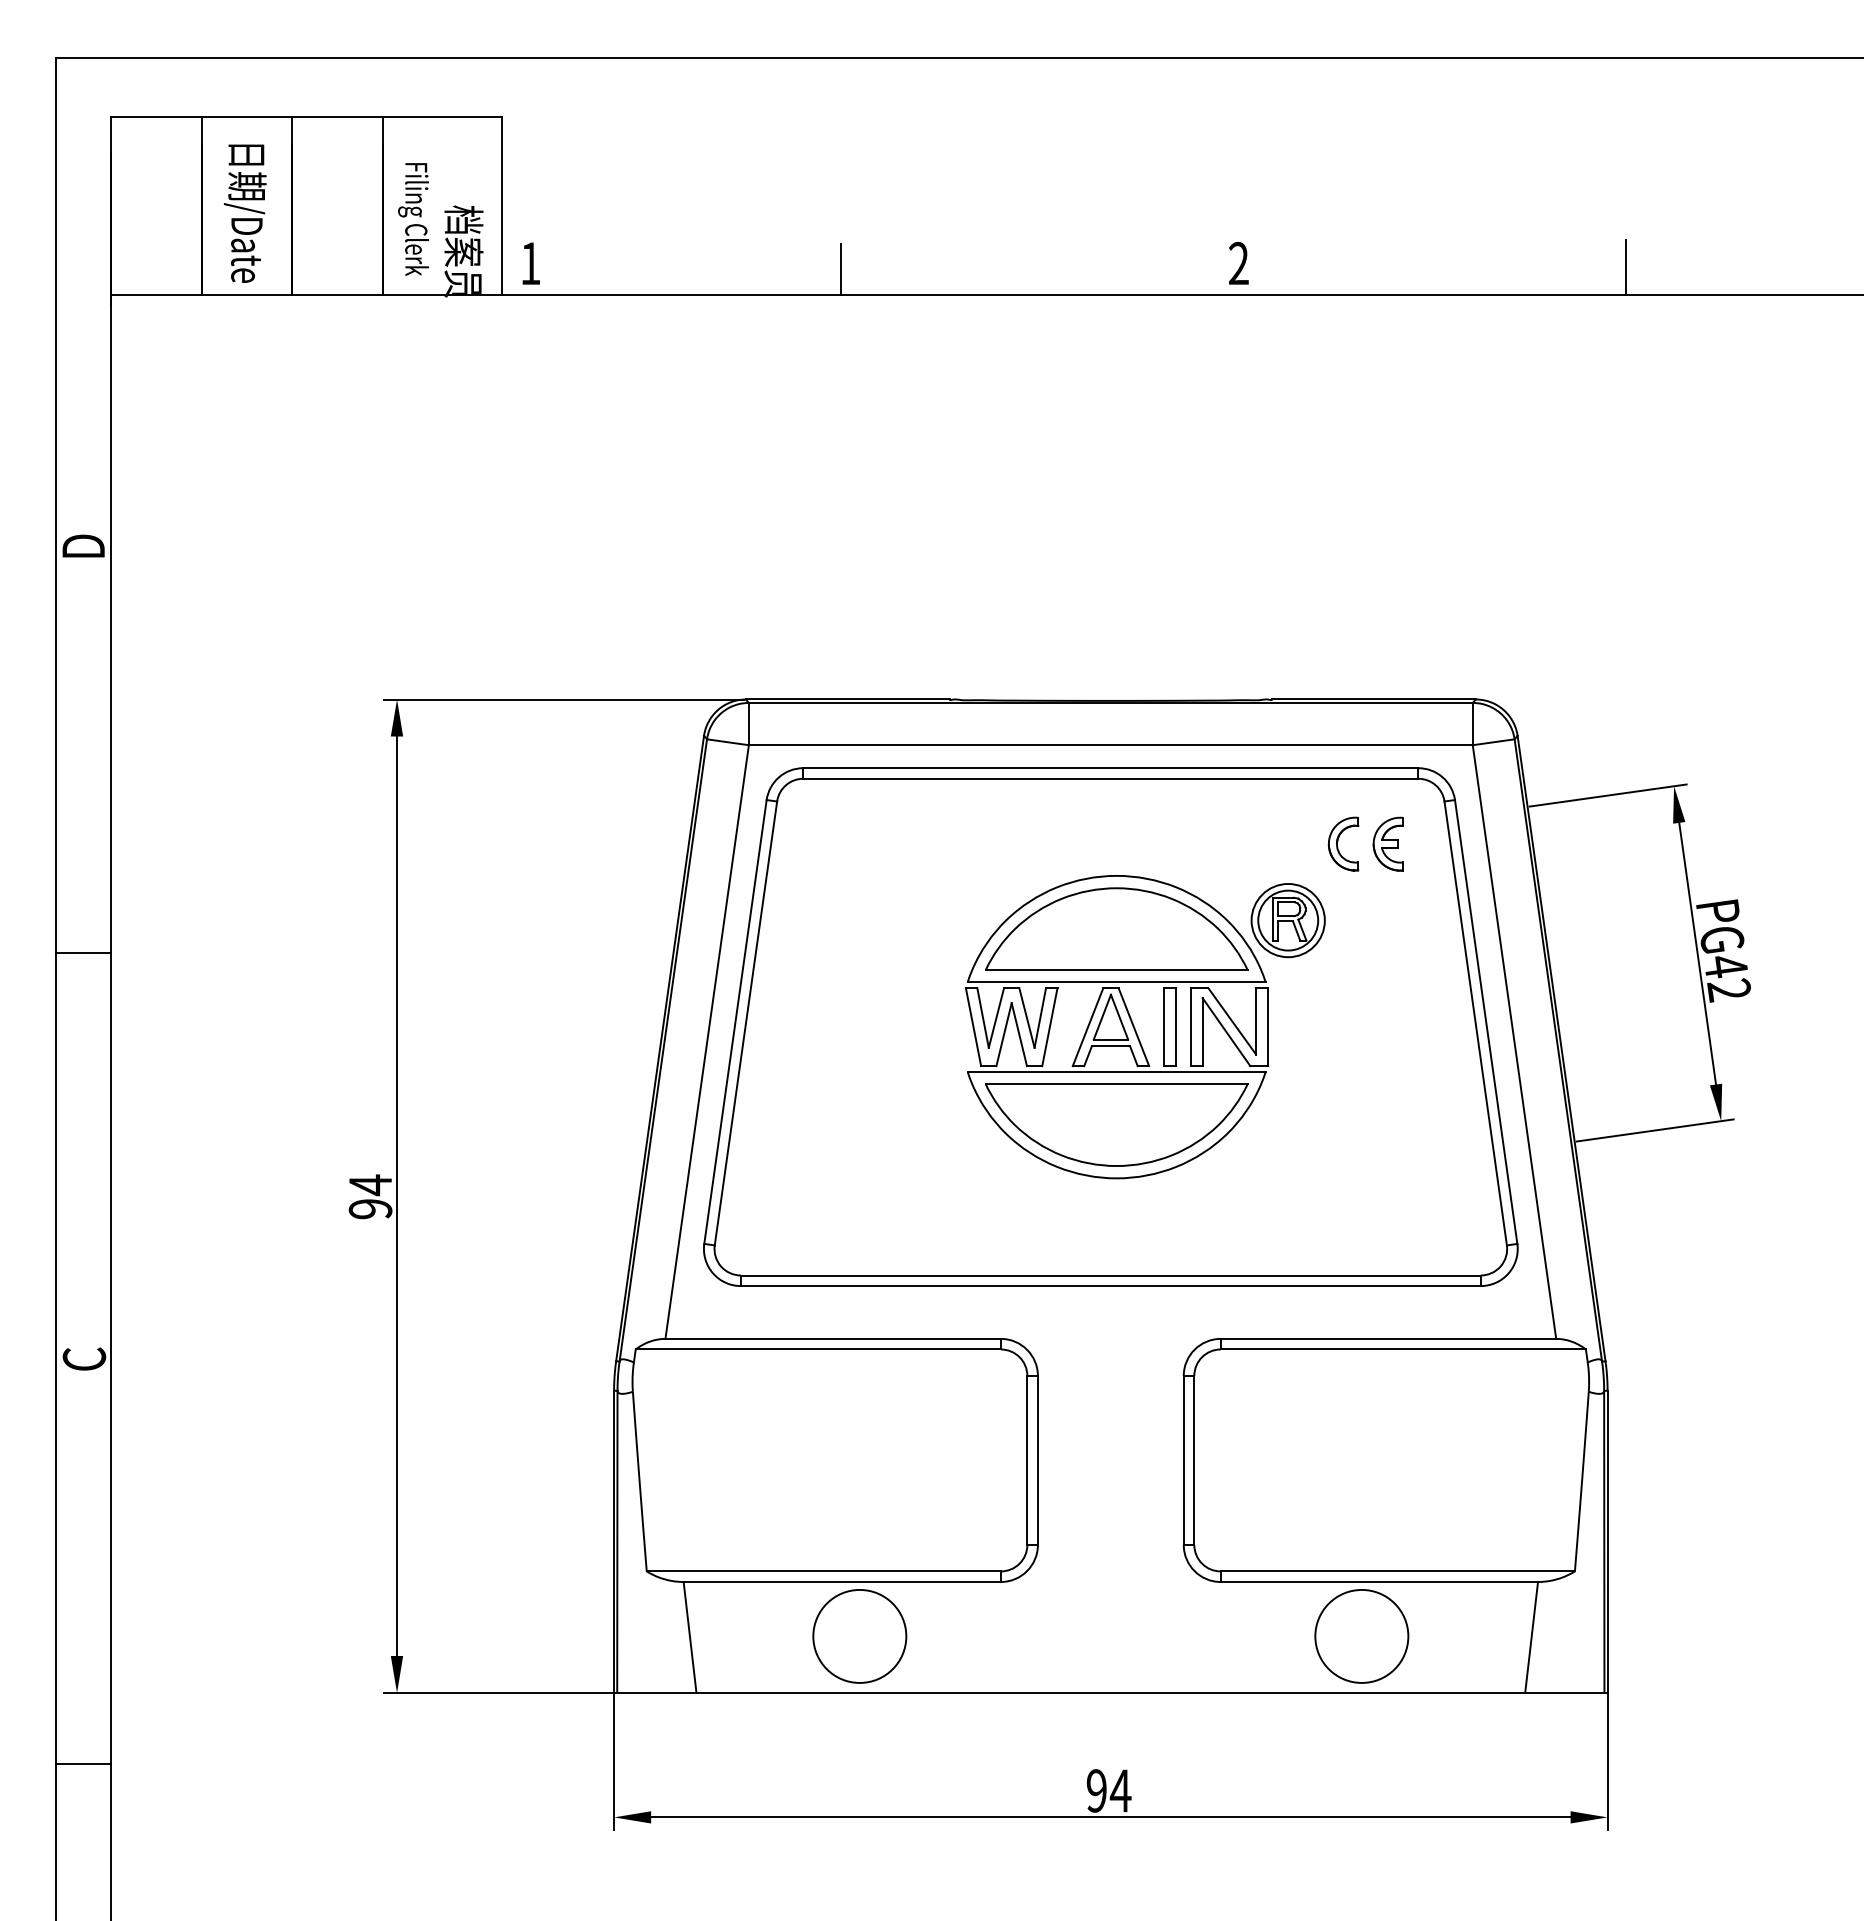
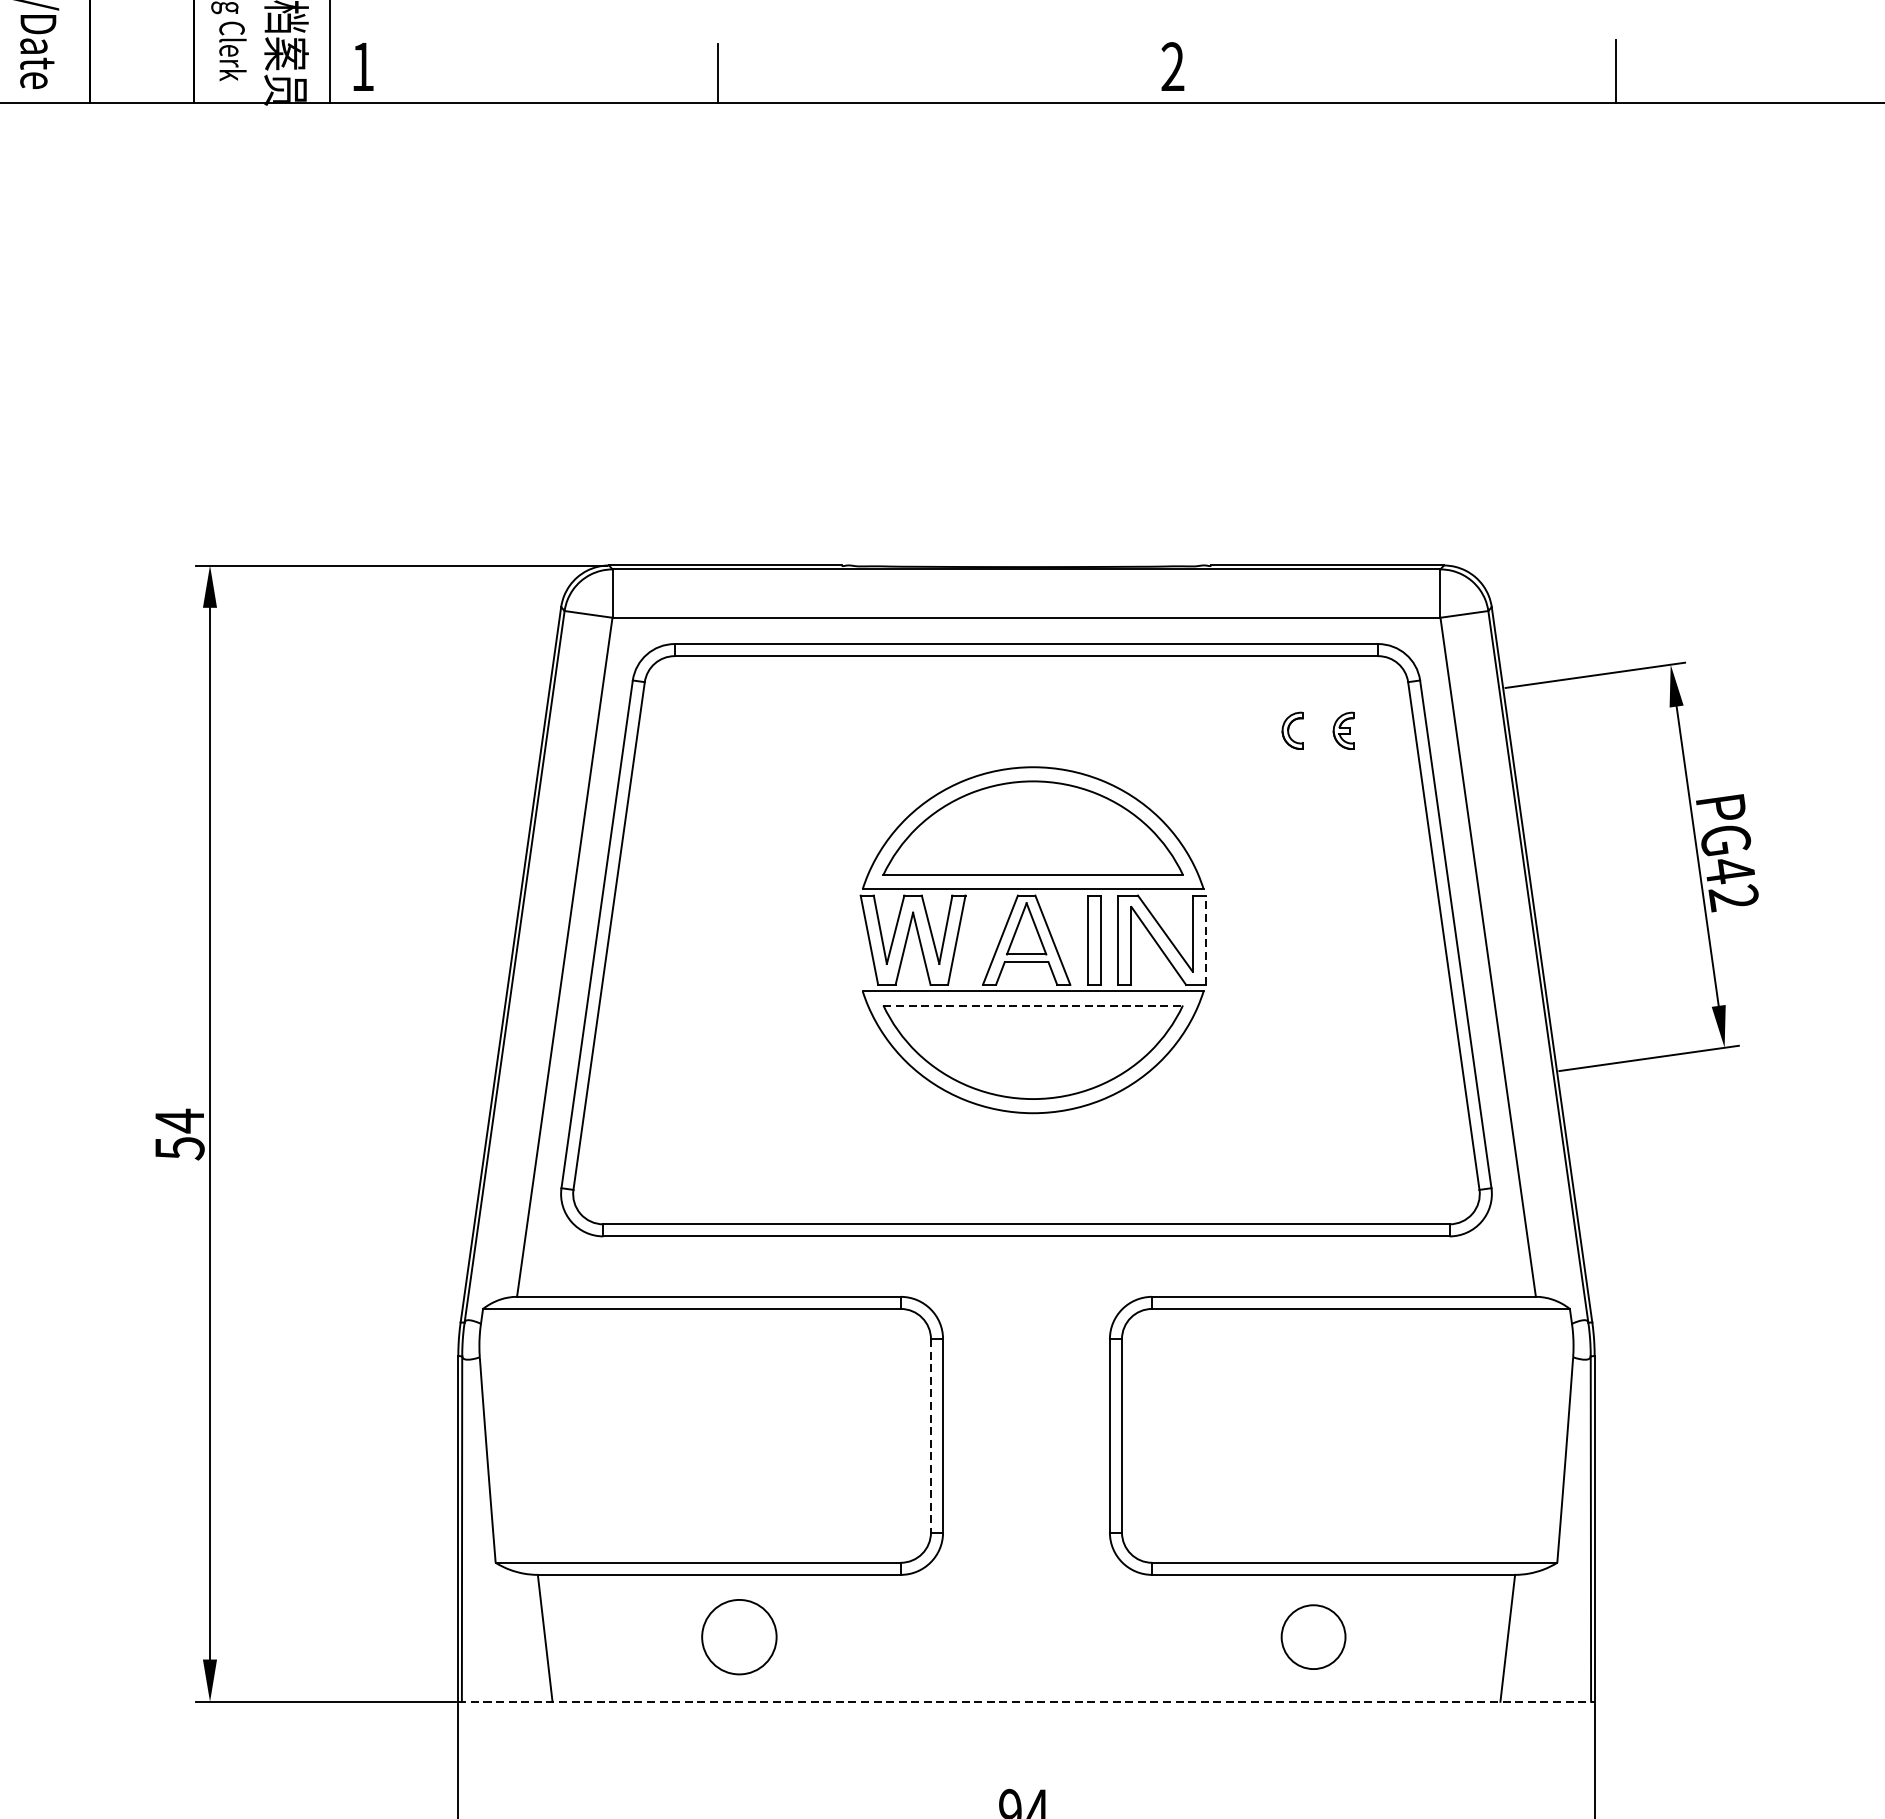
part: (1343, 843) -> (1292, 730), size x0.6
part: (1387, 843) -> (1342, 730), size x0.6
part: (1287, 920) -> (1228, 818), removed
line: (1267, 1027) -> (1205, 940), solid -> dashed
line: (1116, 1084) -> (1032, 1005), solid -> dashed
text: (370, 1209) -> (179, 1148), 94 -> 54
line: (1027, 1460) -> (931, 1435), solid -> dashed
circle: (859, 1635) -> (739, 1636), size x0.7
circle: (1361, 1635) -> (1313, 1636), size x0.6
line: (1110, 1692) -> (1026, 1701), solid -> dashed

